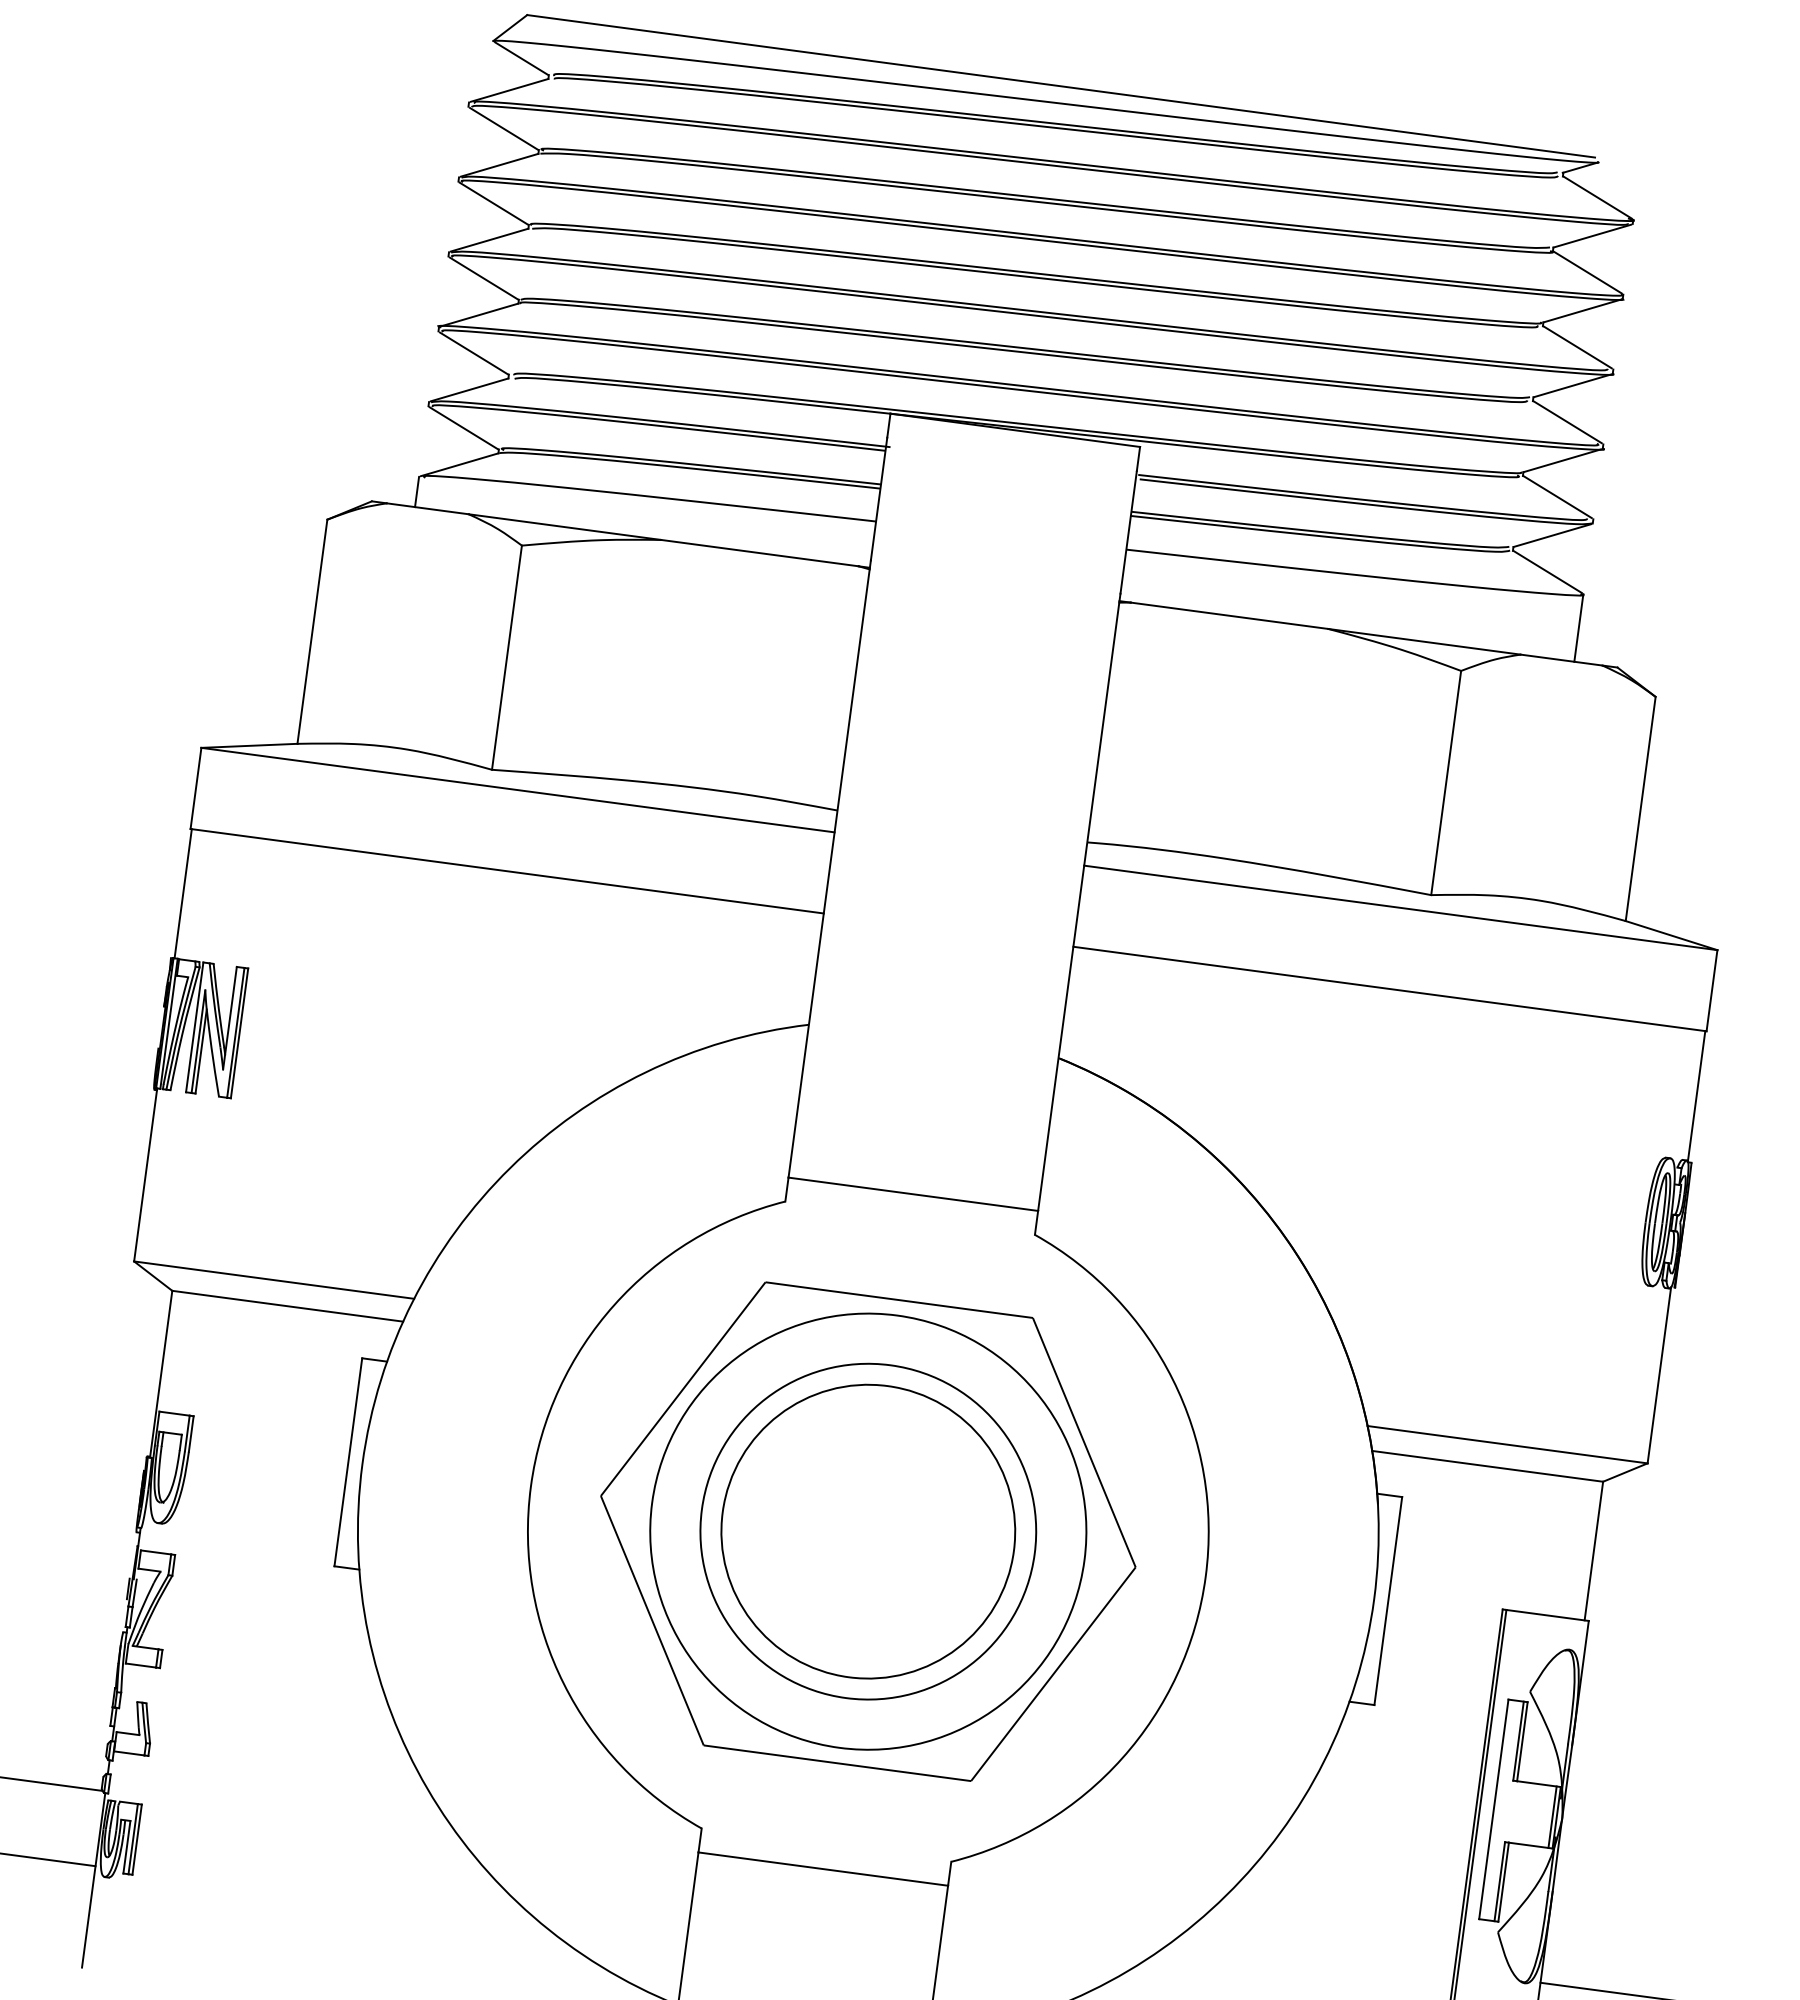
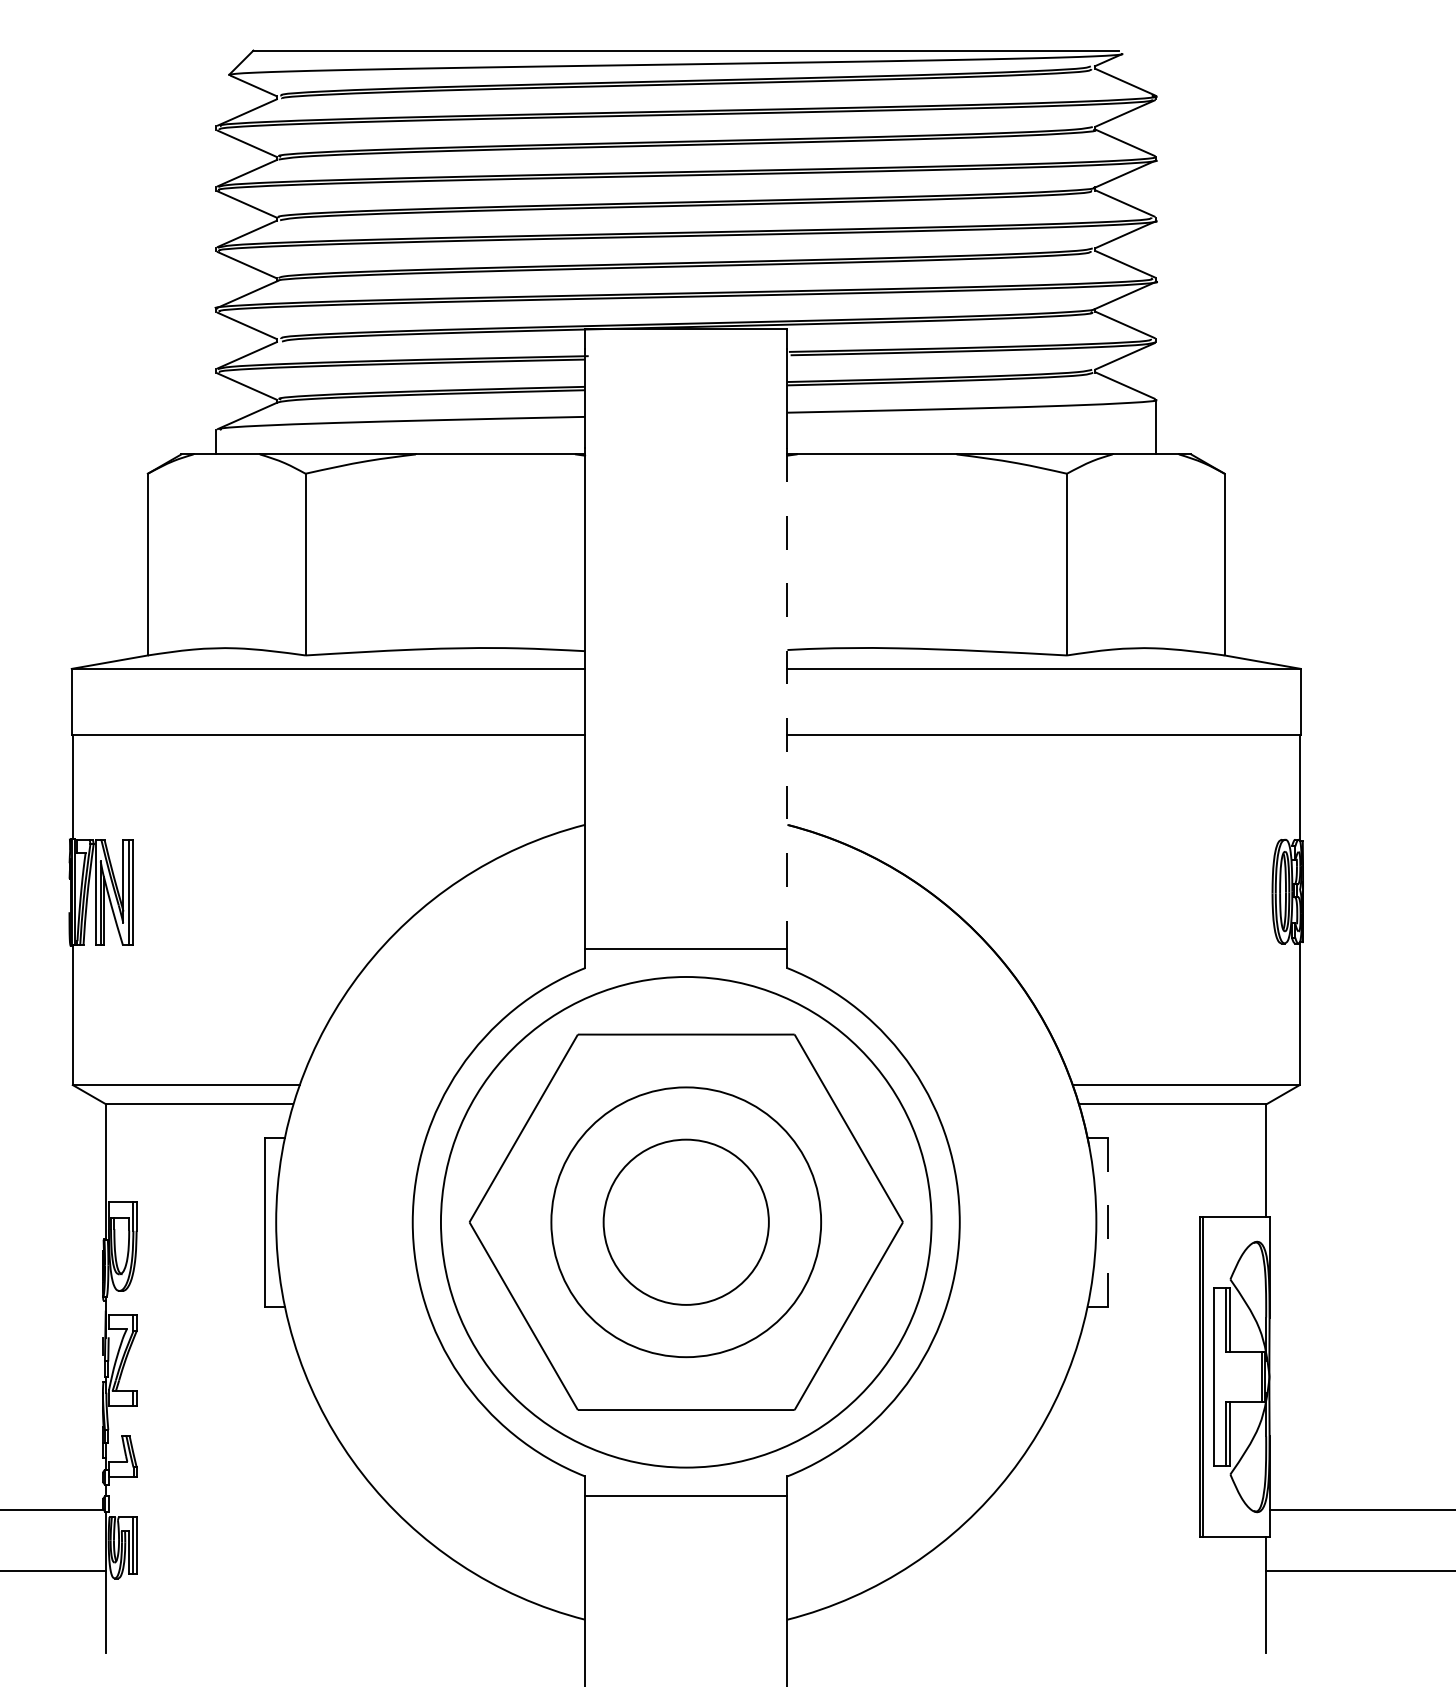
line: (1079, 903) -> (787, 699), solid -> dashed
circle: (868, 1531) -> (686, 1222), size x0.7
circle: (868, 1531) -> (686, 1222), size x1.4
line: (1387, 1601) -> (1107, 1222), solid -> dashed

